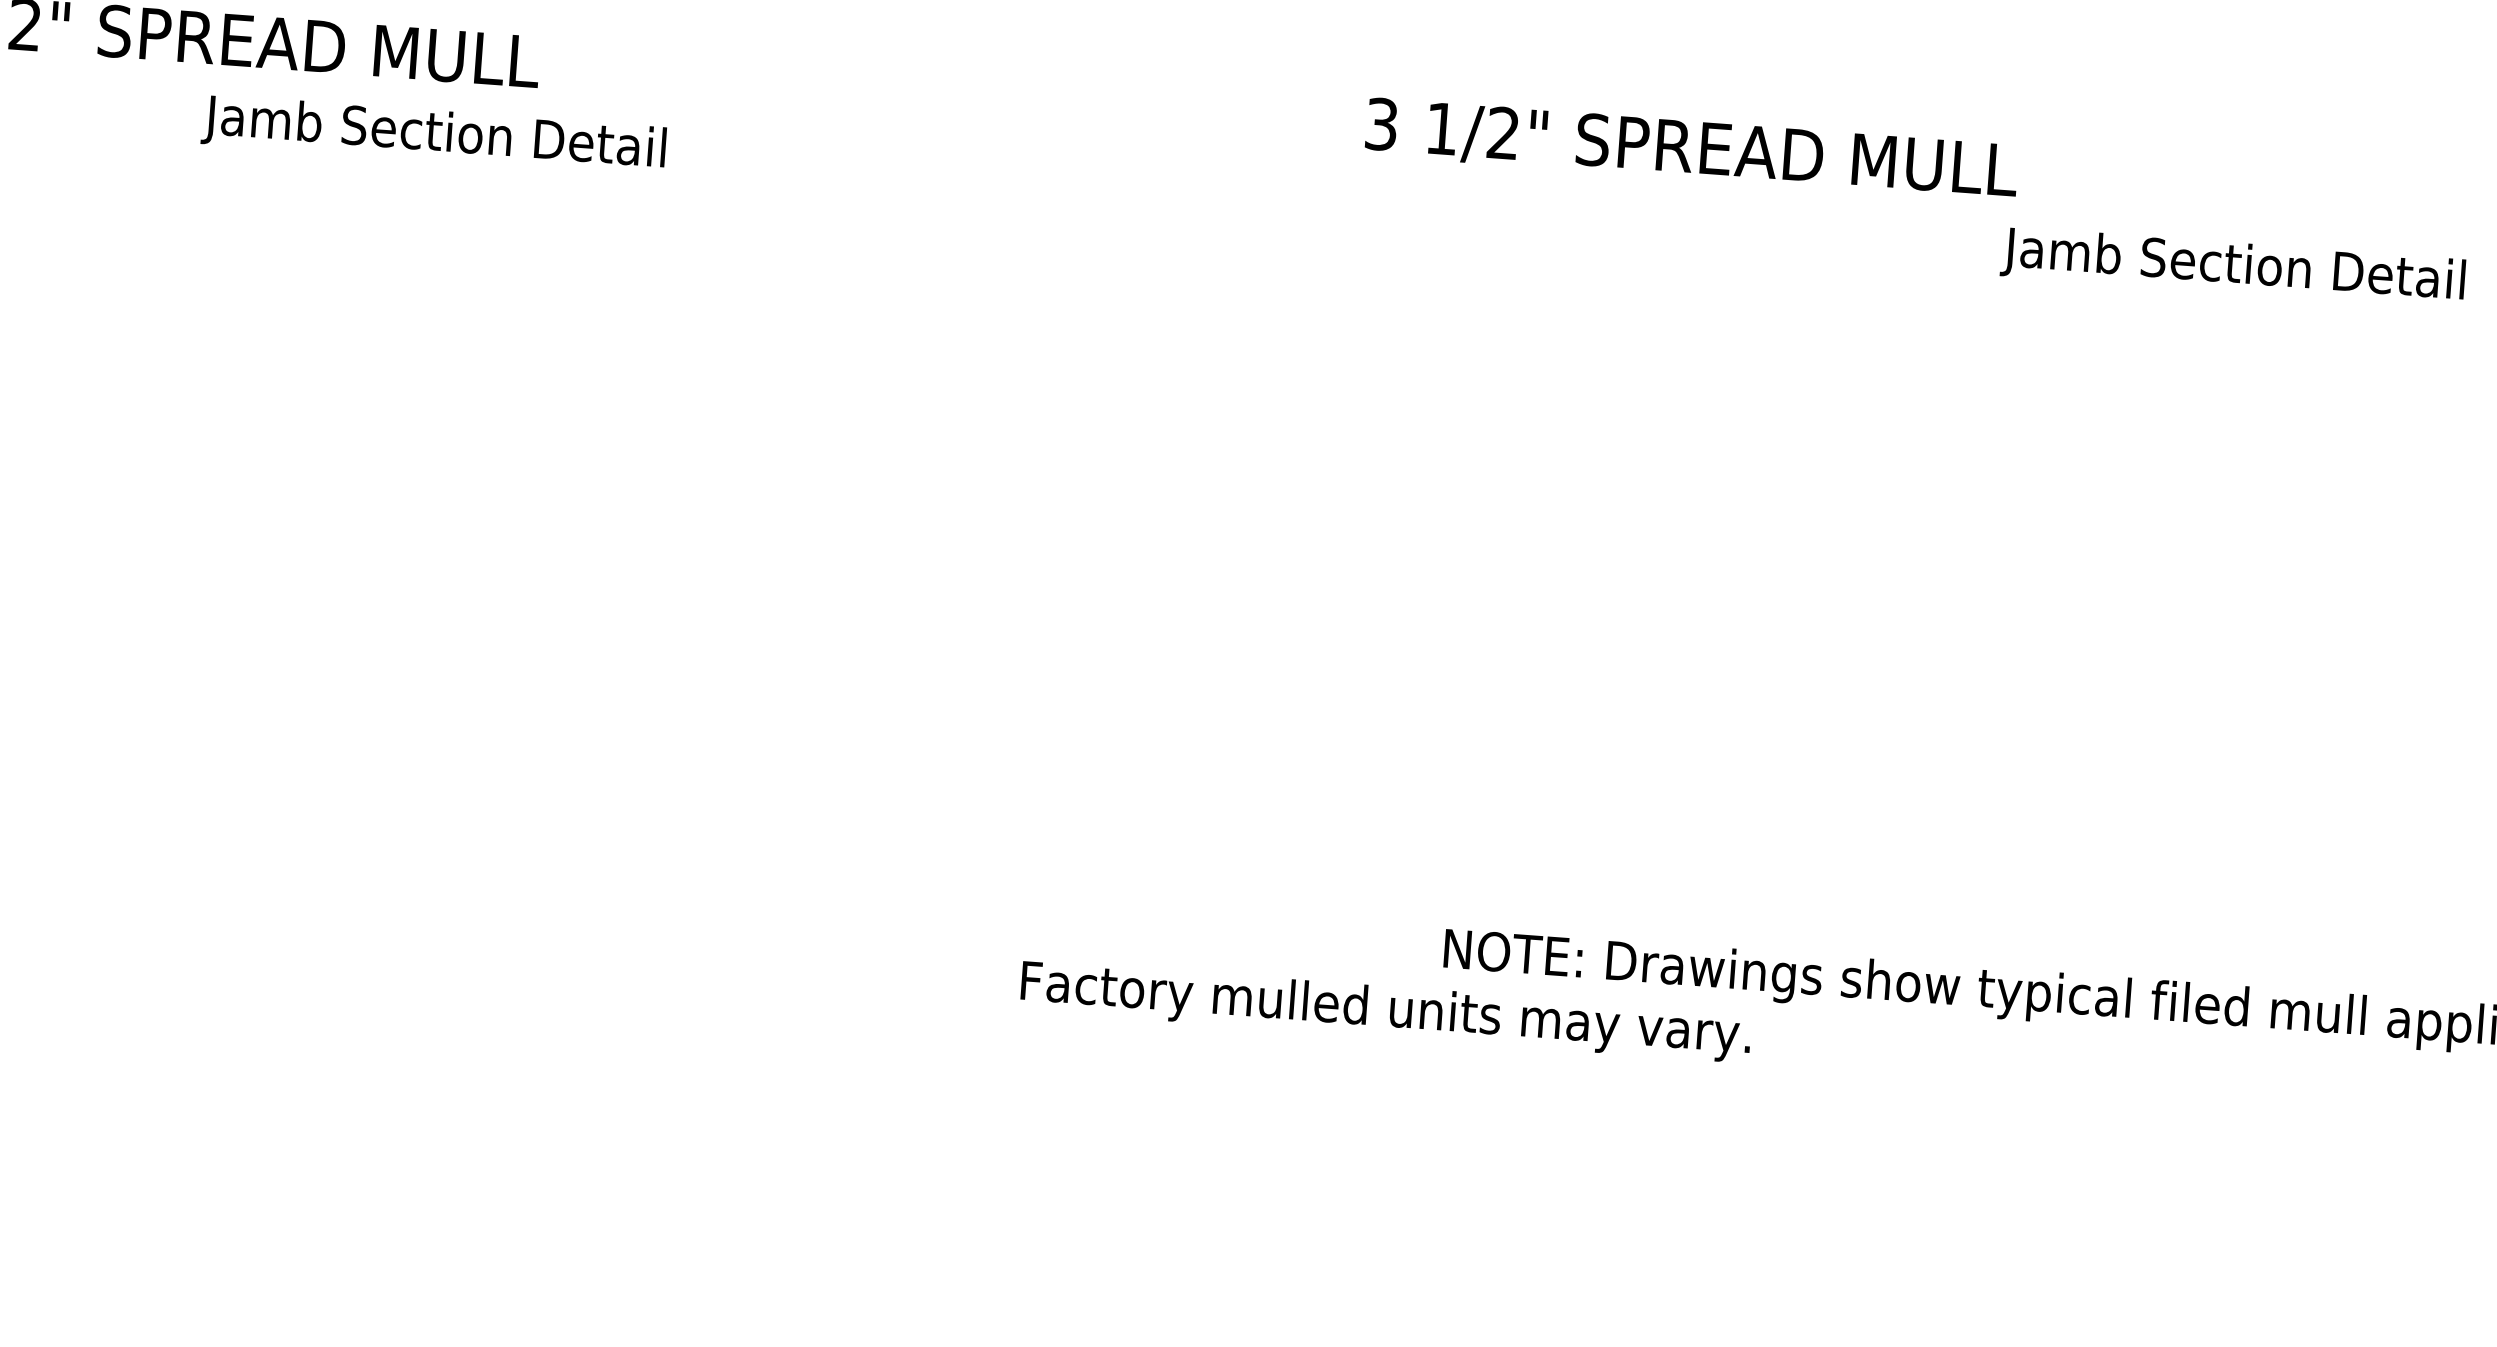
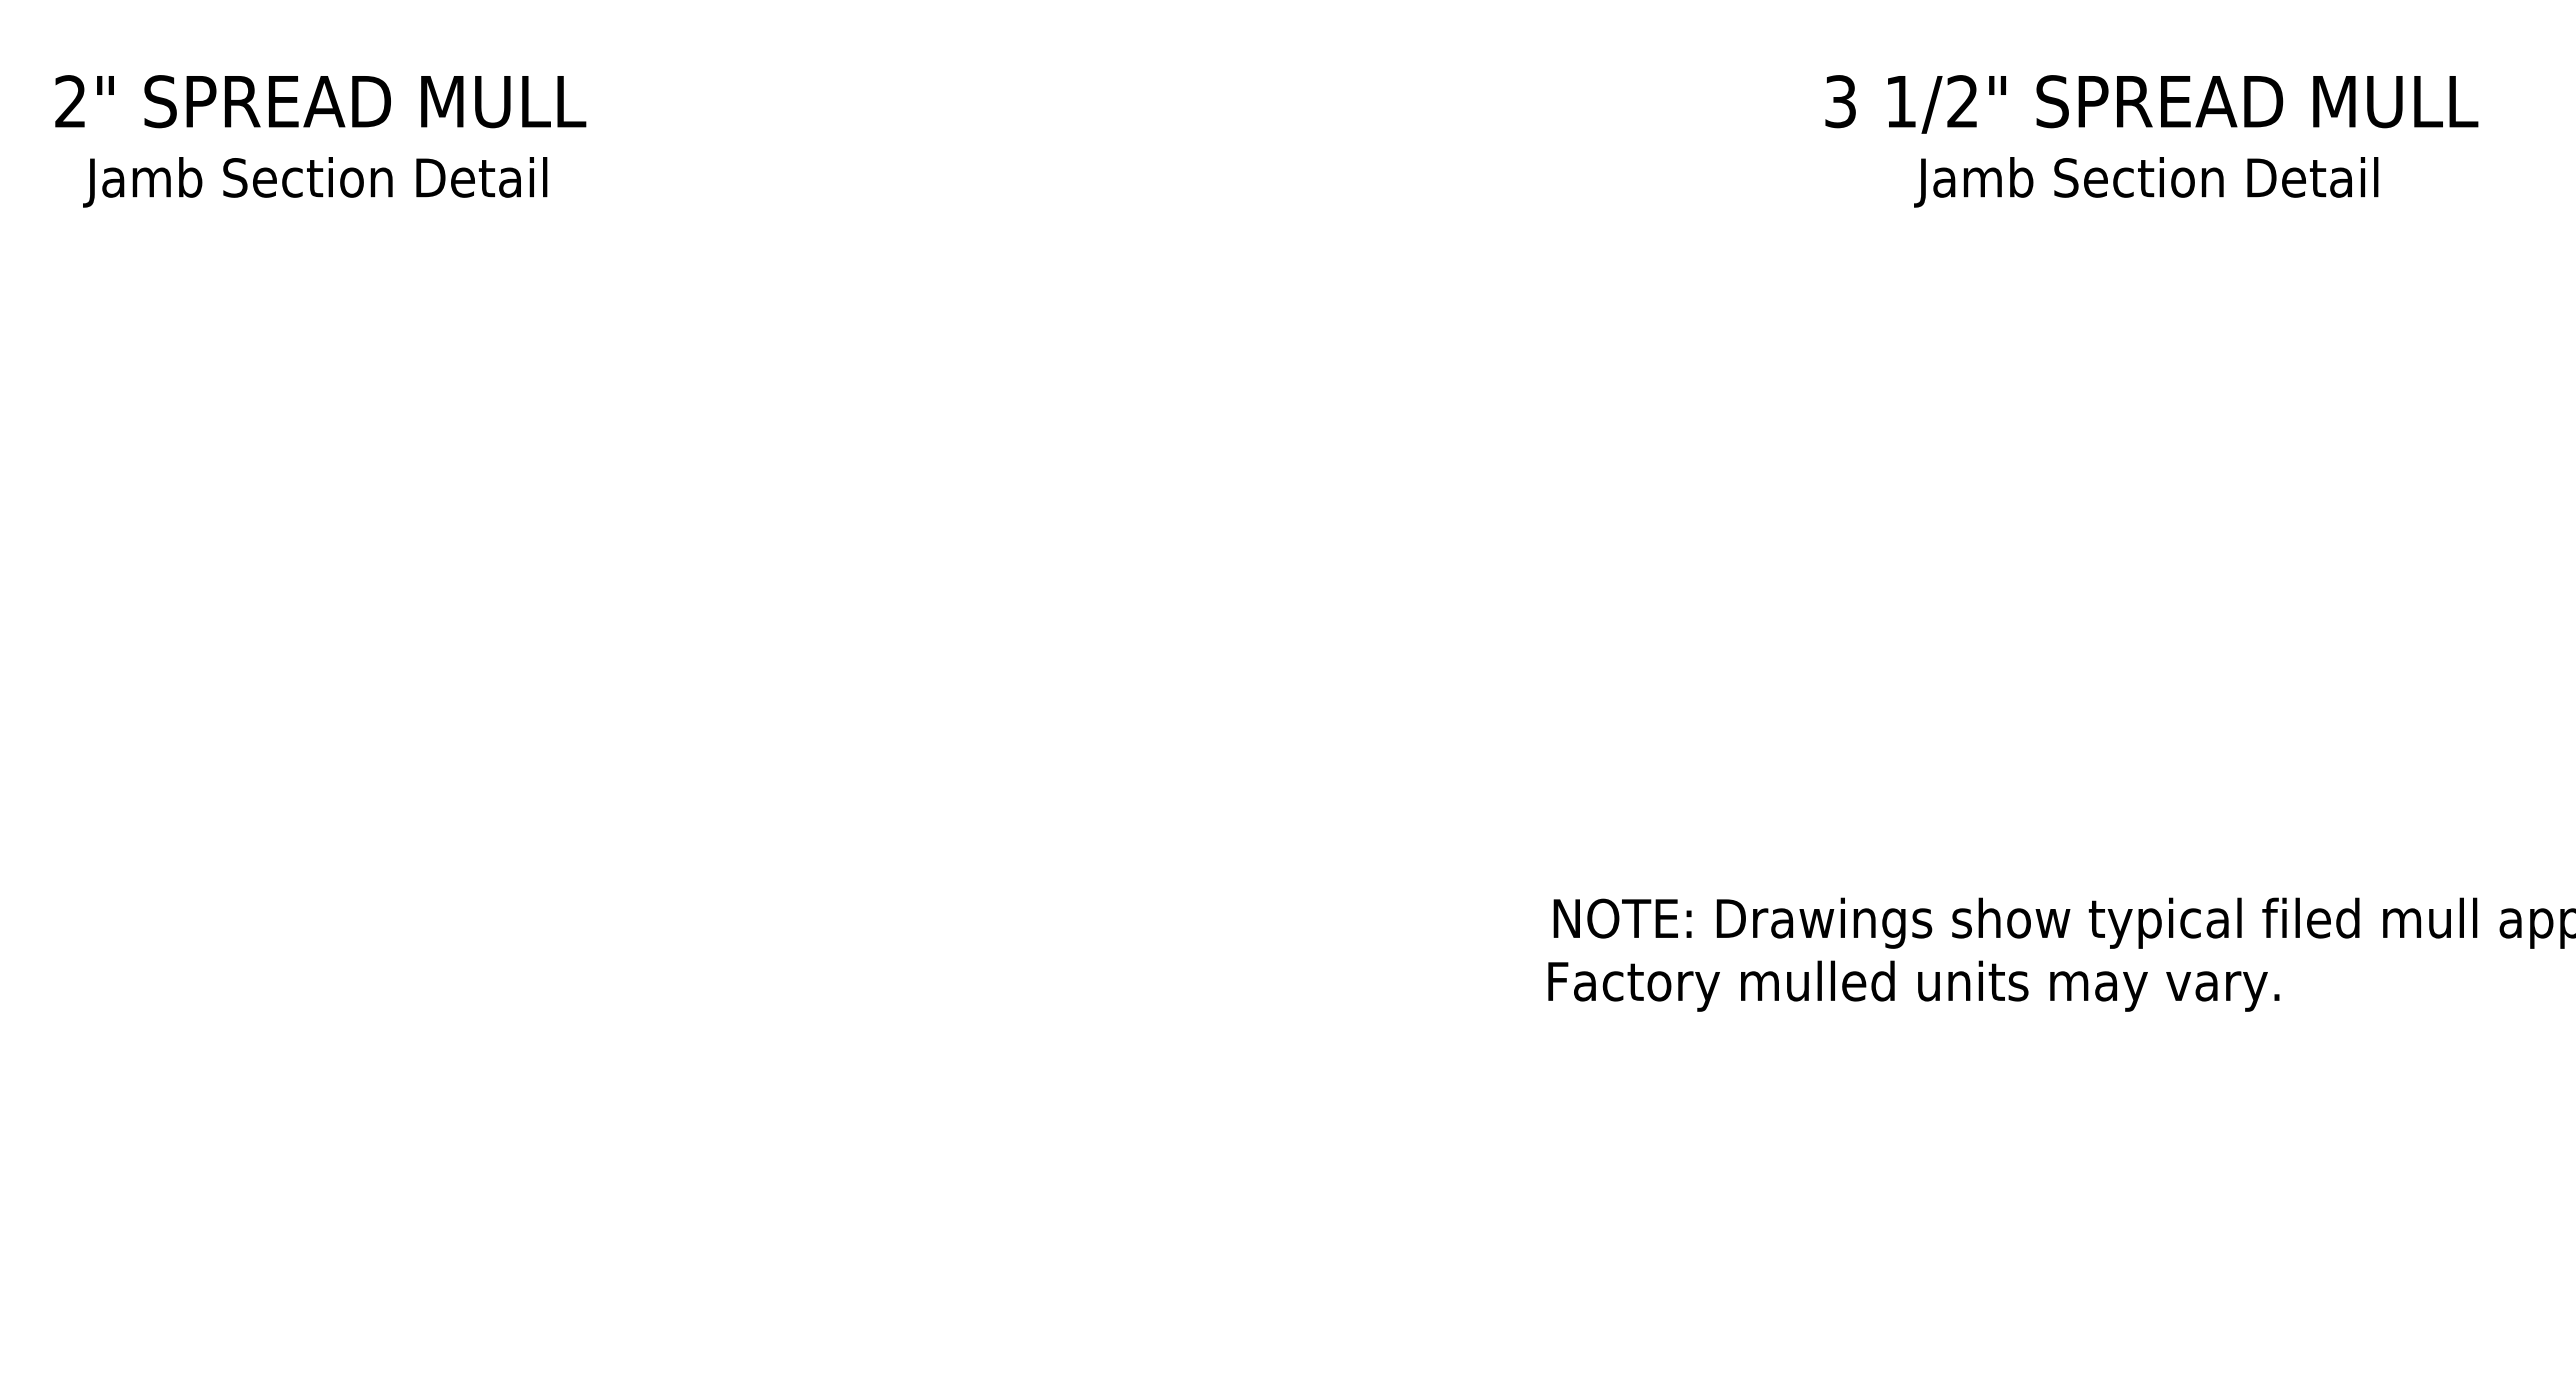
text: (434, 135) -> (315, 182), moved
text: (1691, 150) -> (2151, 104), moved
text: (2233, 268) -> (2146, 182), moved
text: (1385, 1010) -> (1913, 985), moved

